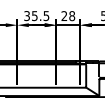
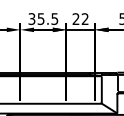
text: (72, 16) -> (85, 19), 28 -> 22

